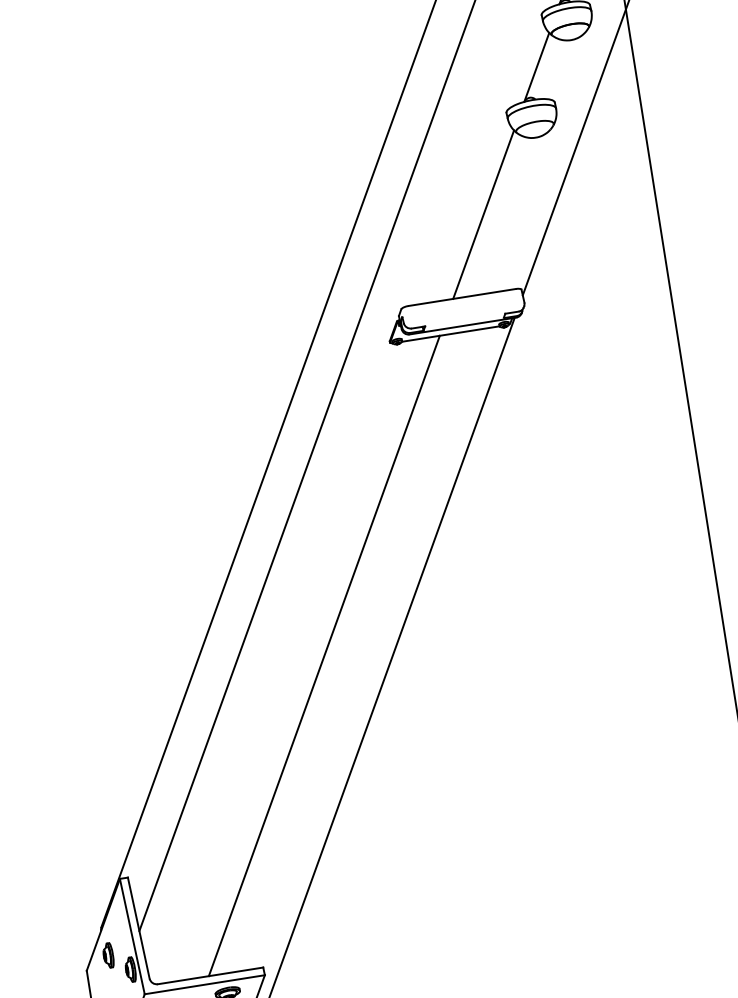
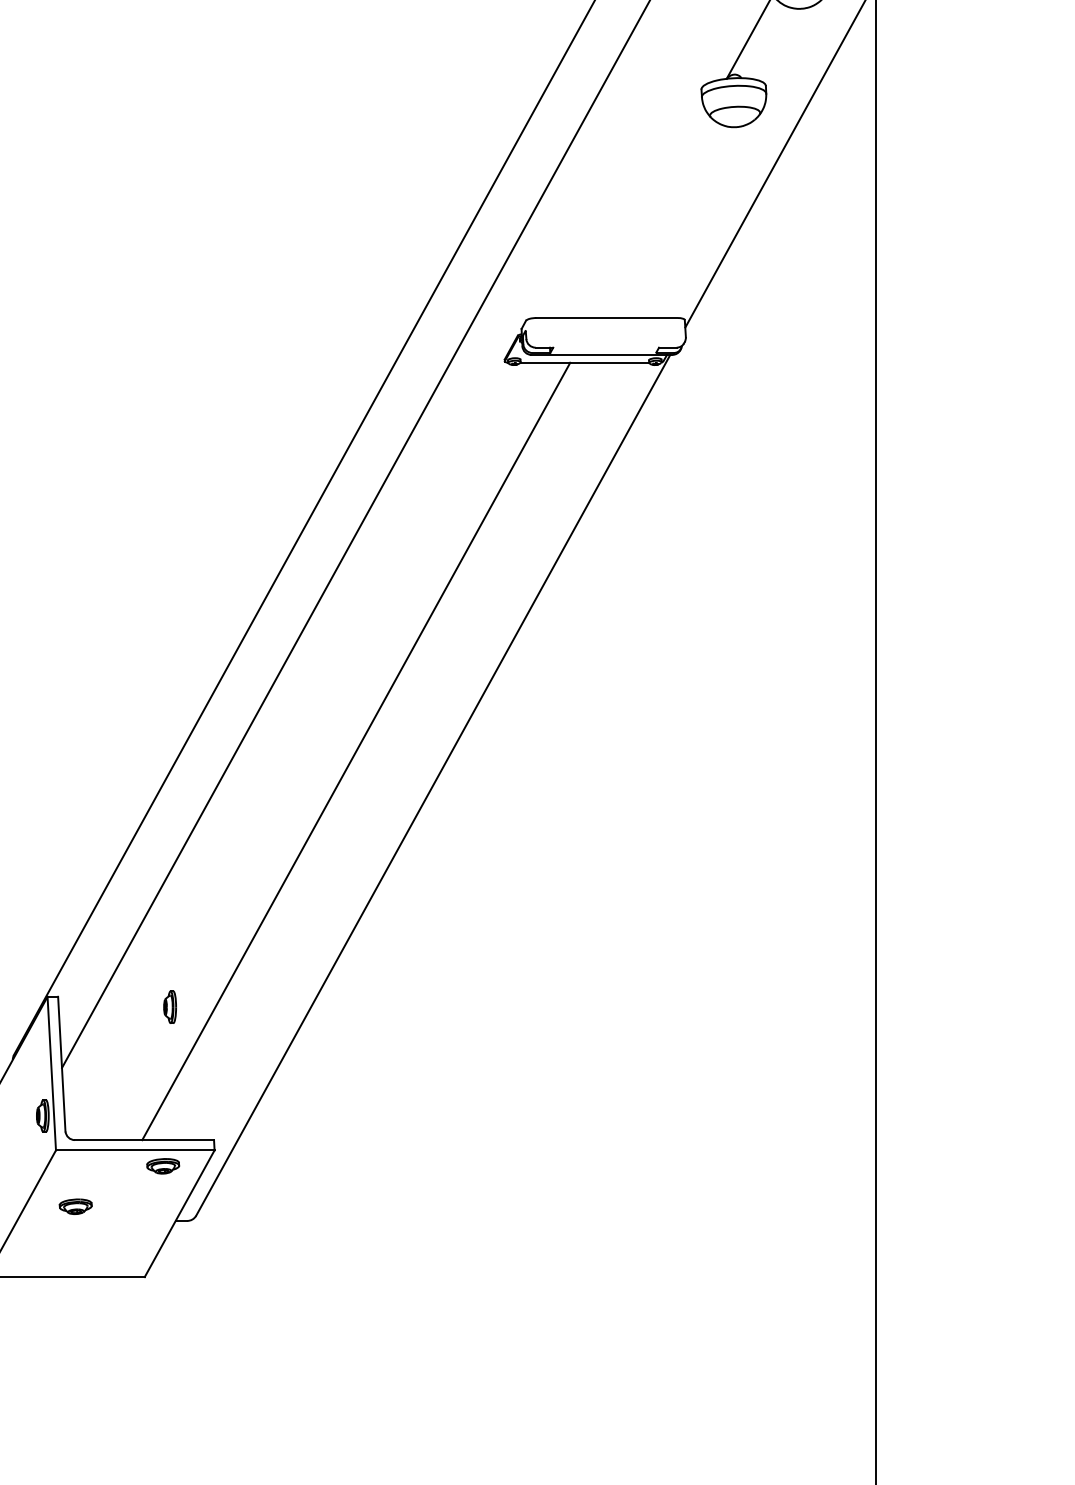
line: (482, 214) -> (650, 215), removed
part: (107, 955) -> (169, 1006), moved

